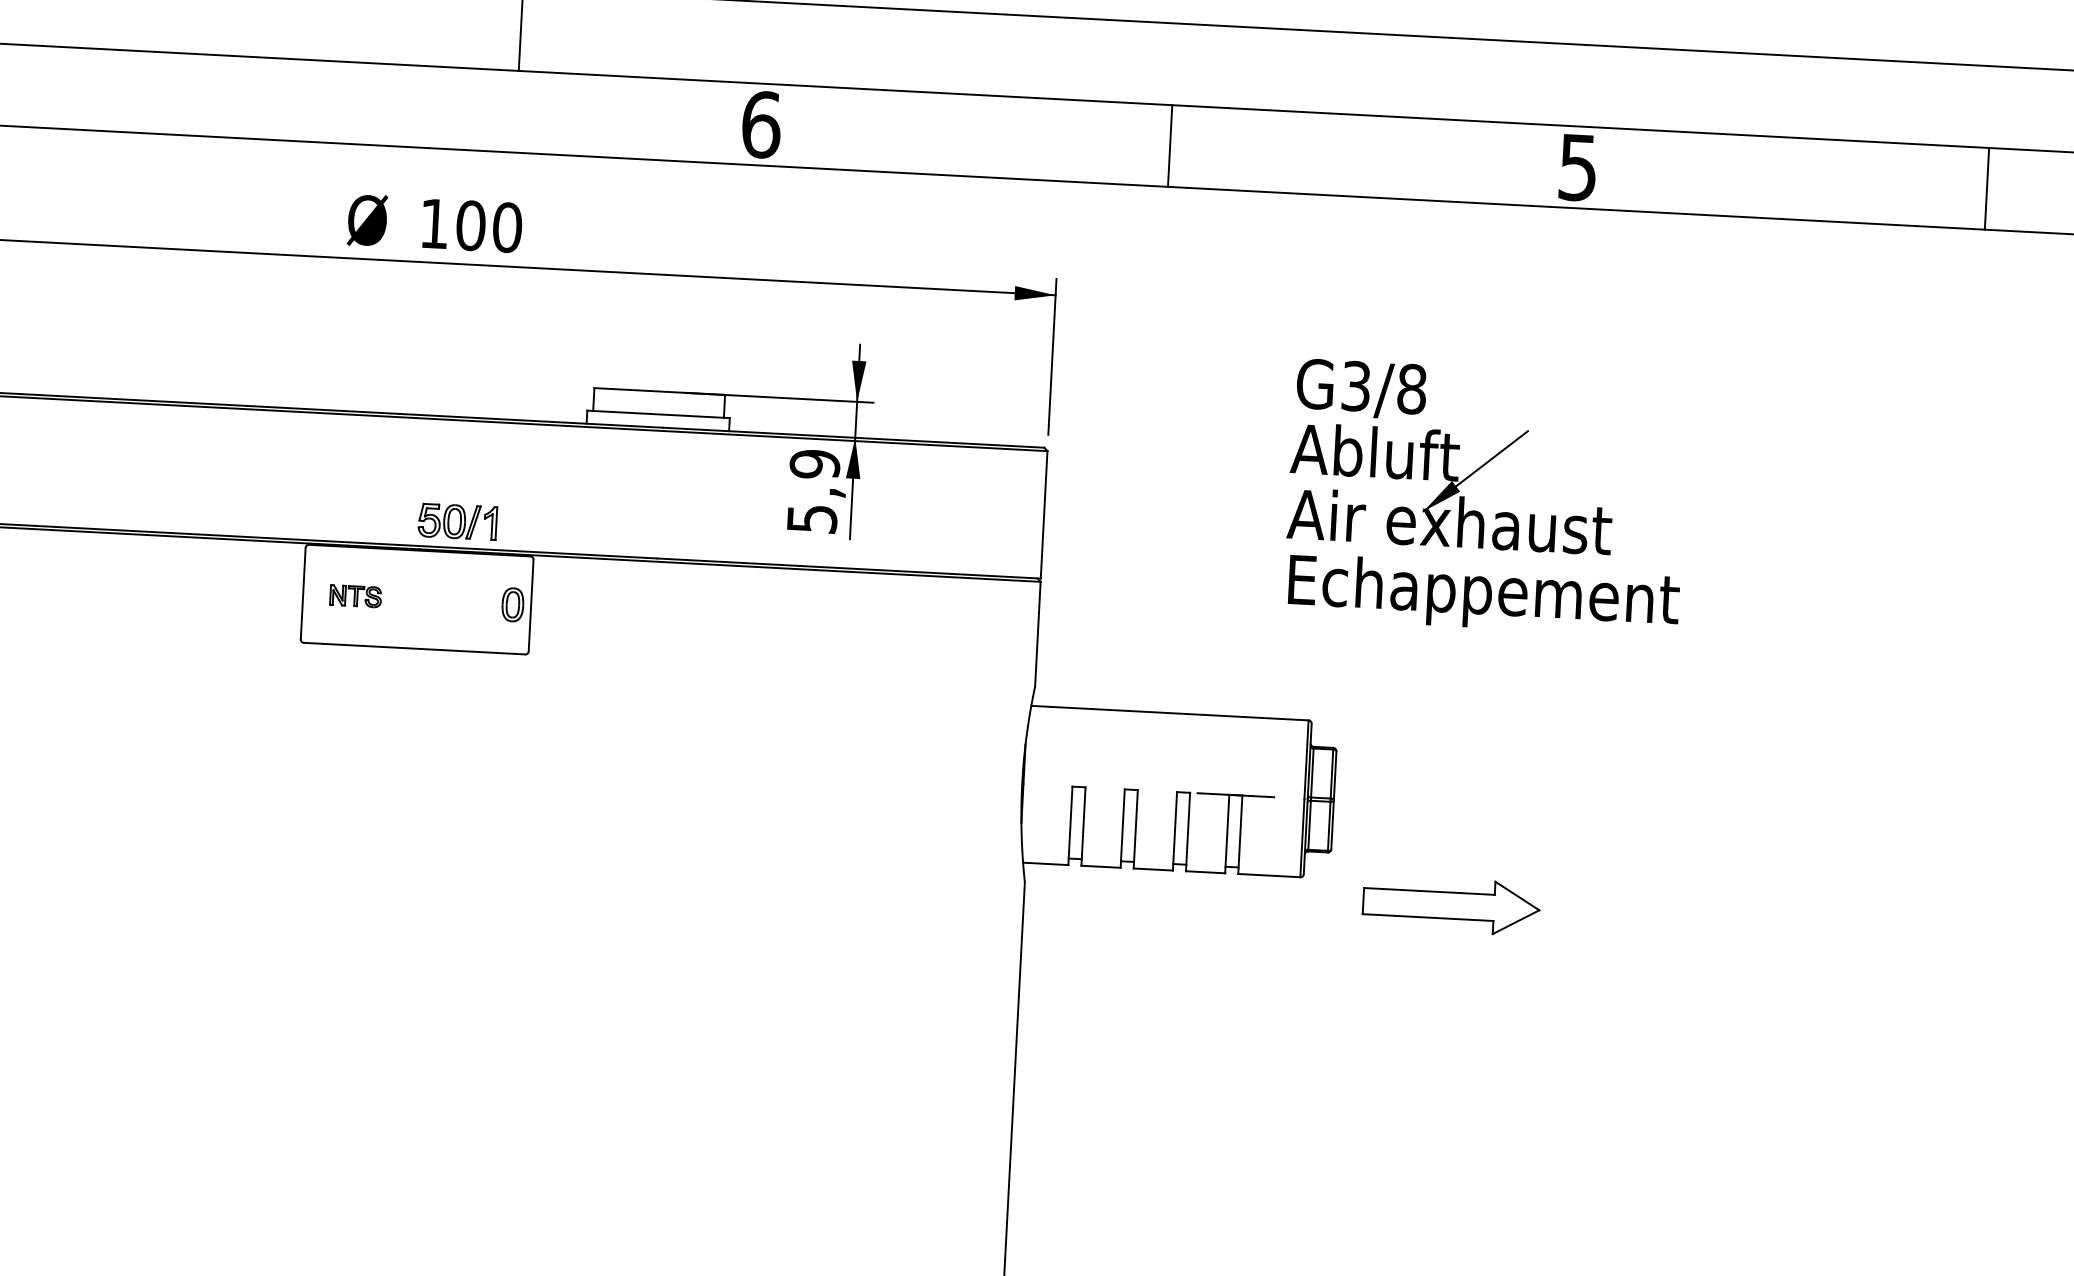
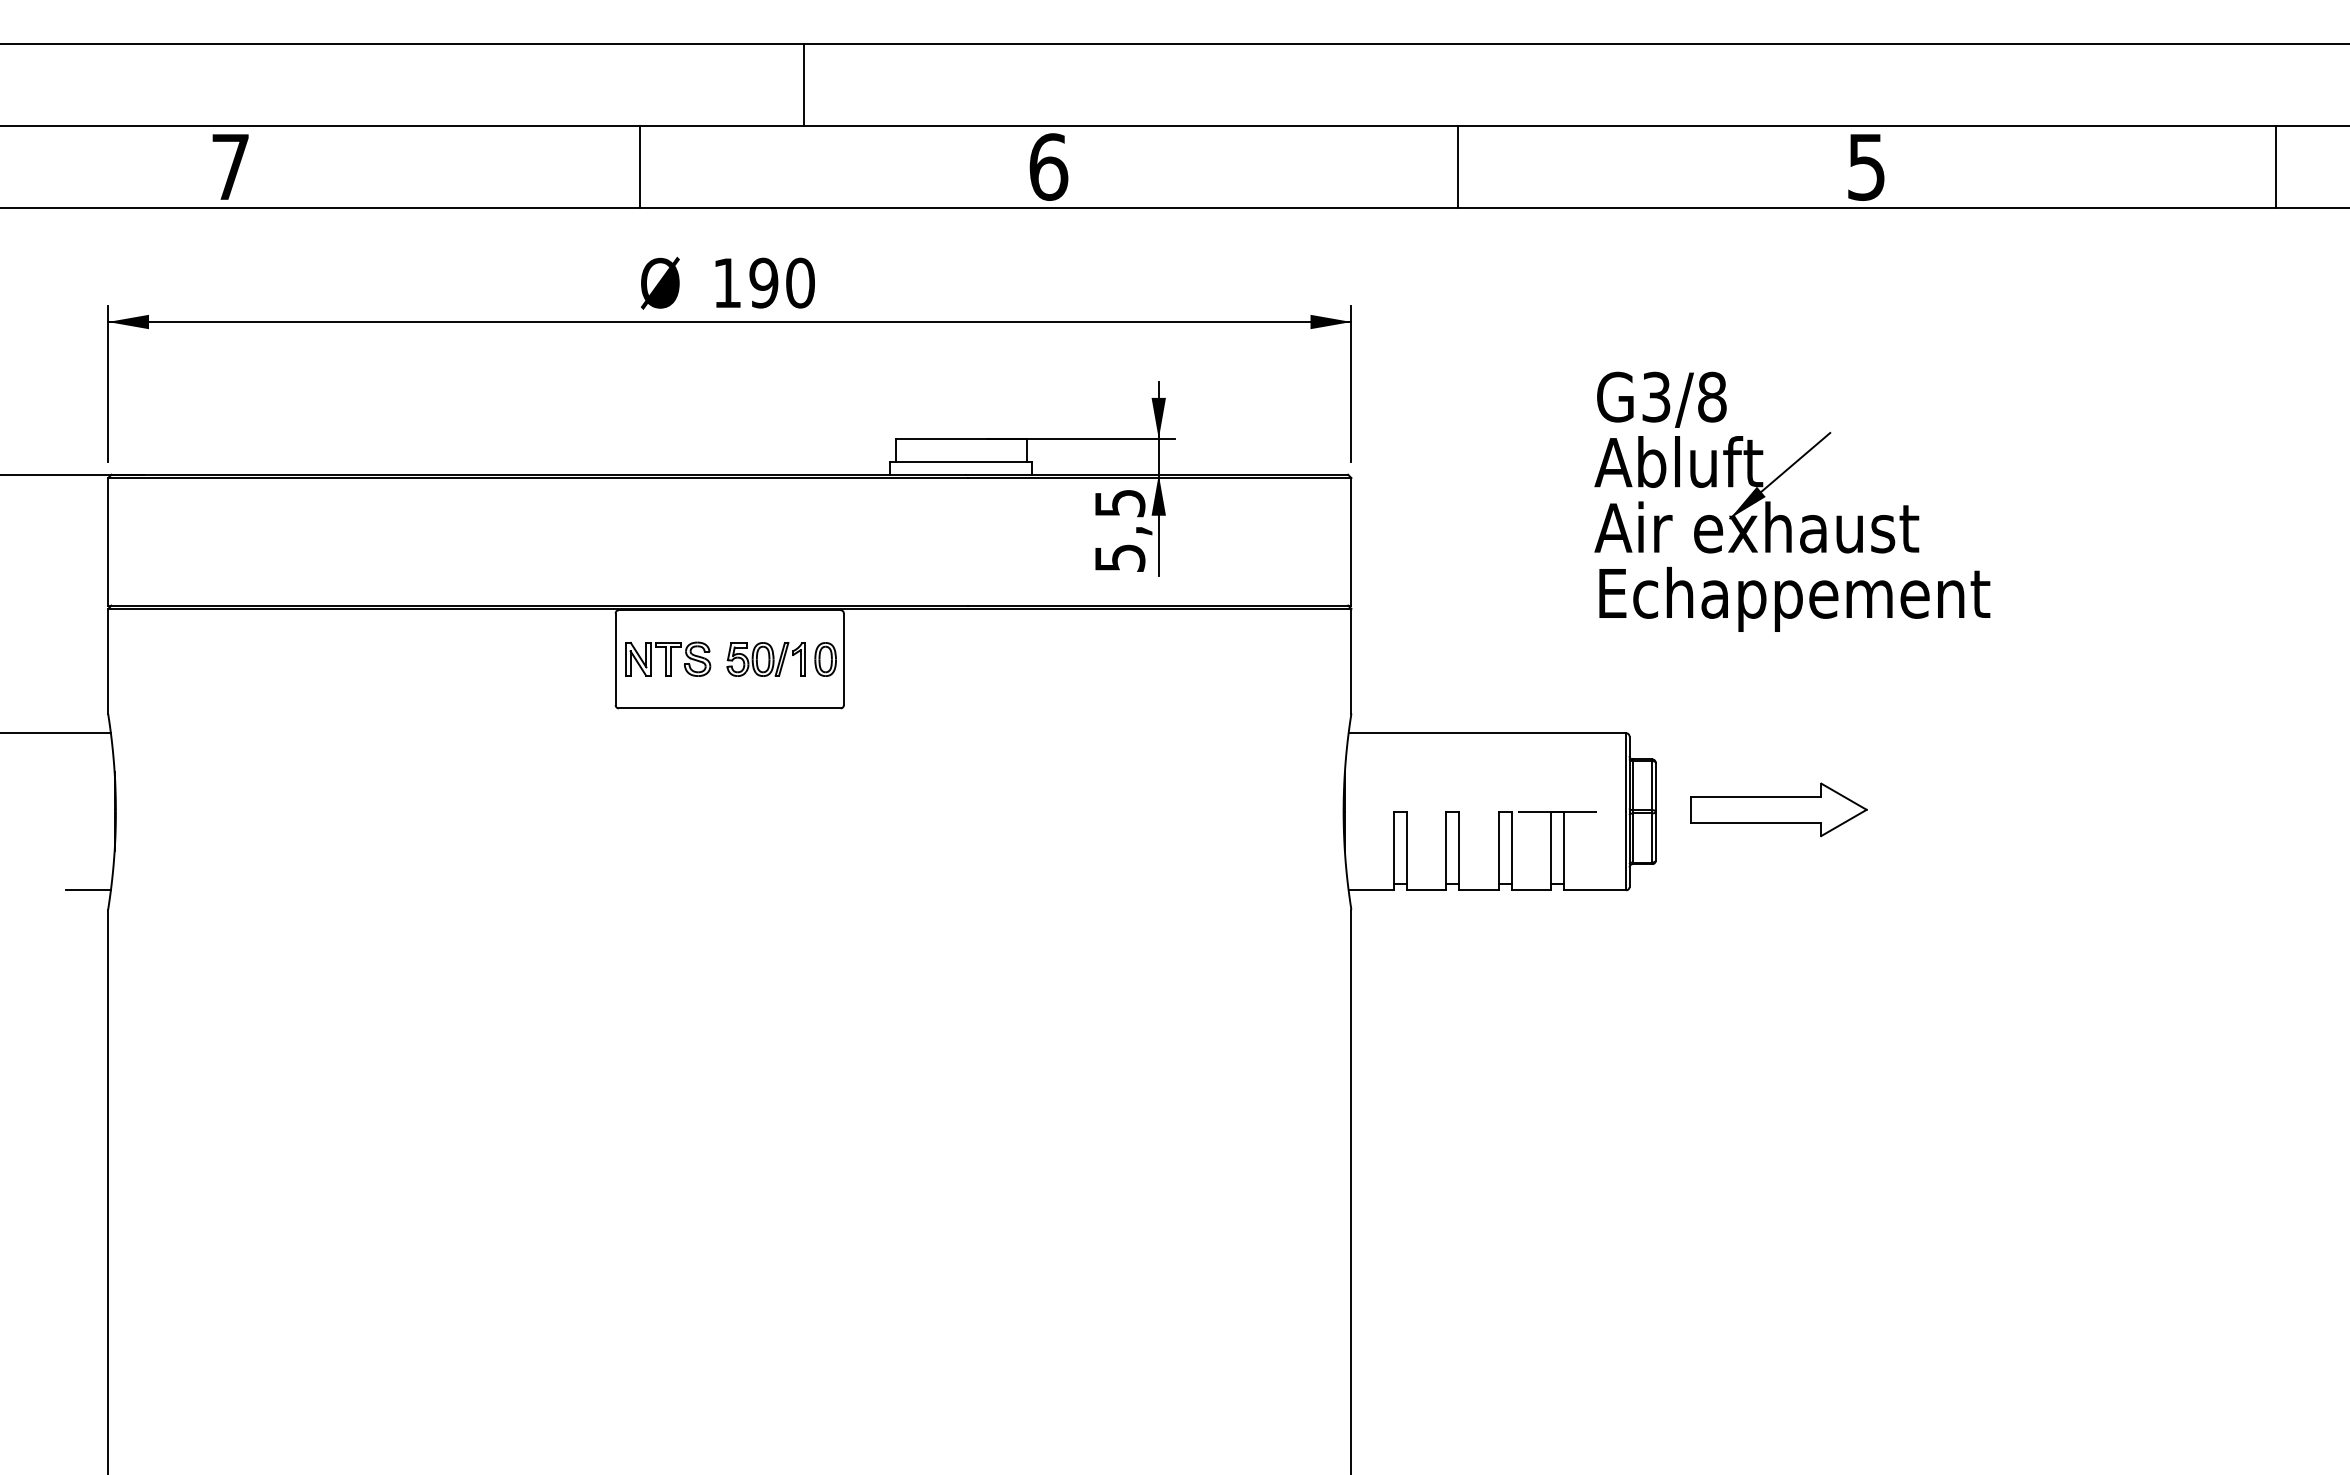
line: (353, 102) -> (640, 166), added
text: (470, 225) -> (763, 282), 100 -> 190
text: (814, 464) -> (1119, 503), 5,9 -> 5,5
part: (457, 521) -> (765, 659), moved
part: (356, 595) -> (668, 658), size x1.67
part: (1451, 905) -> (1778, 809), moved

